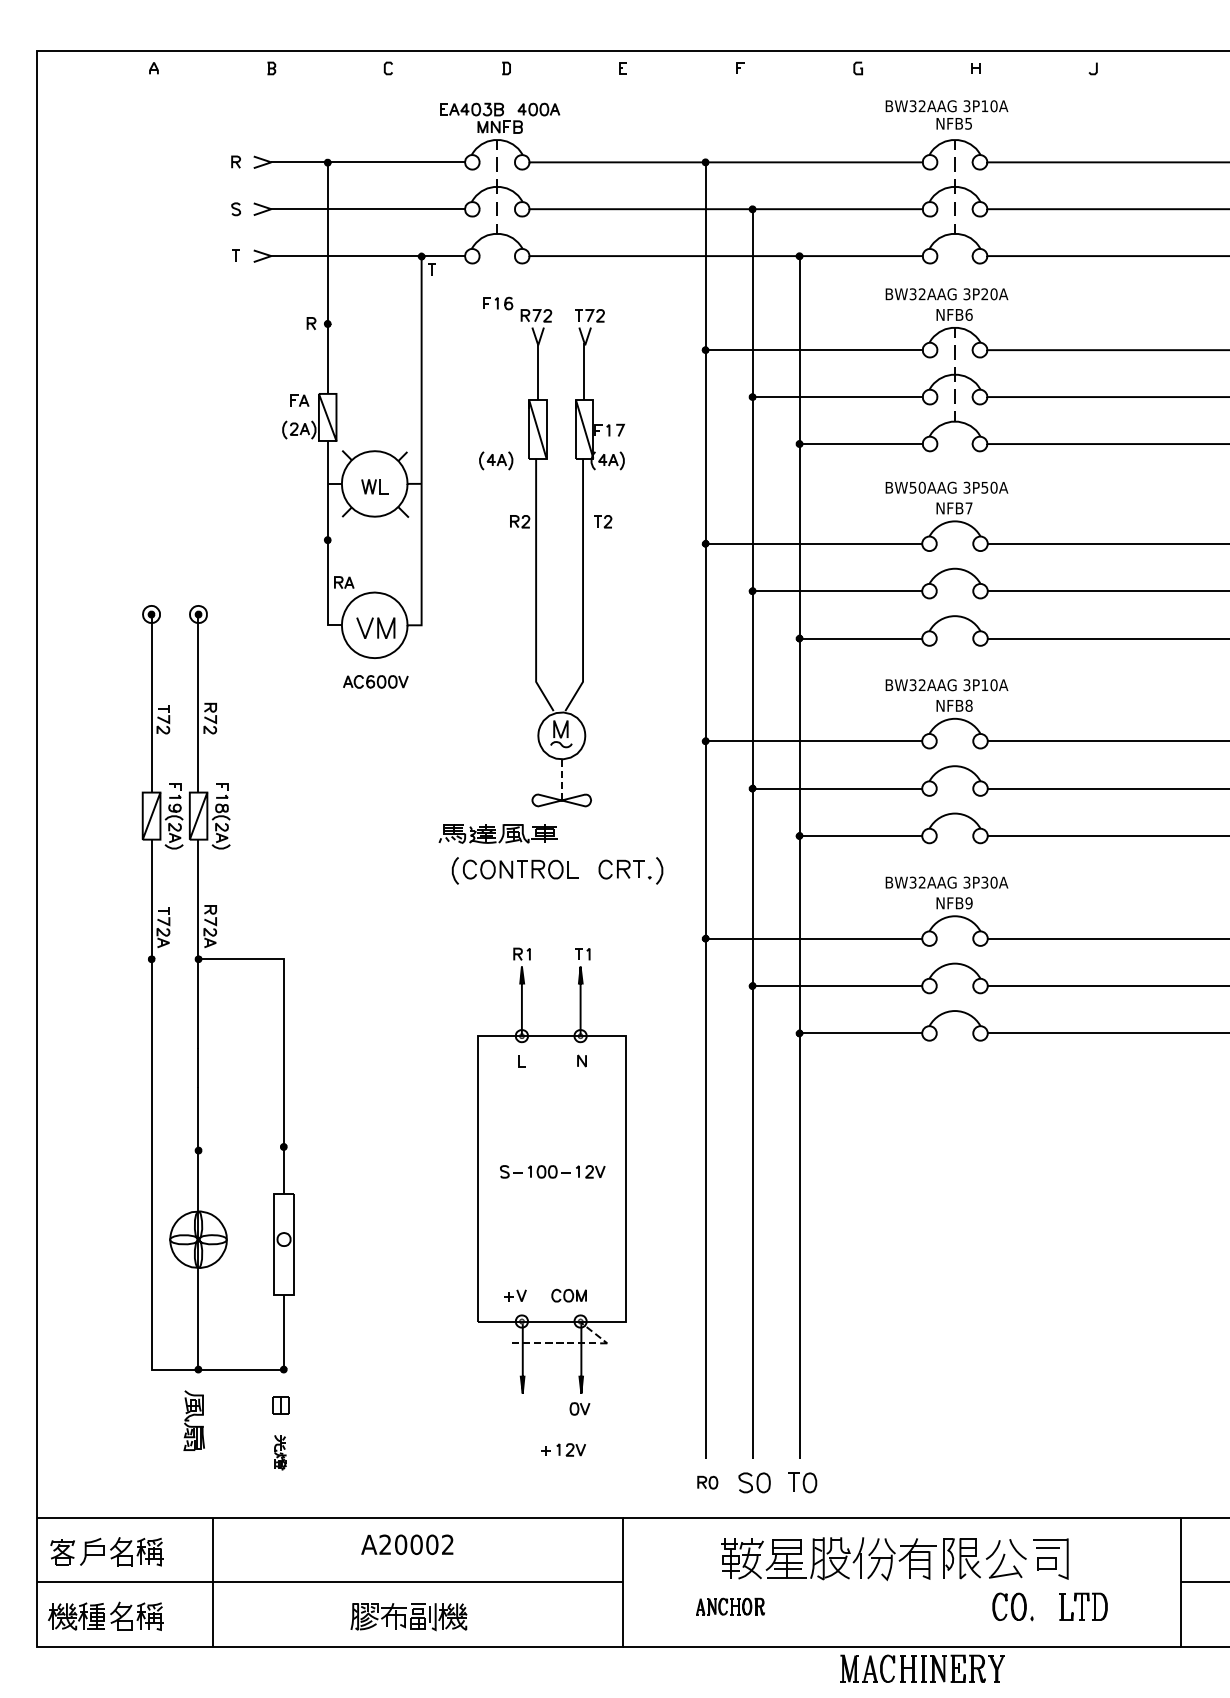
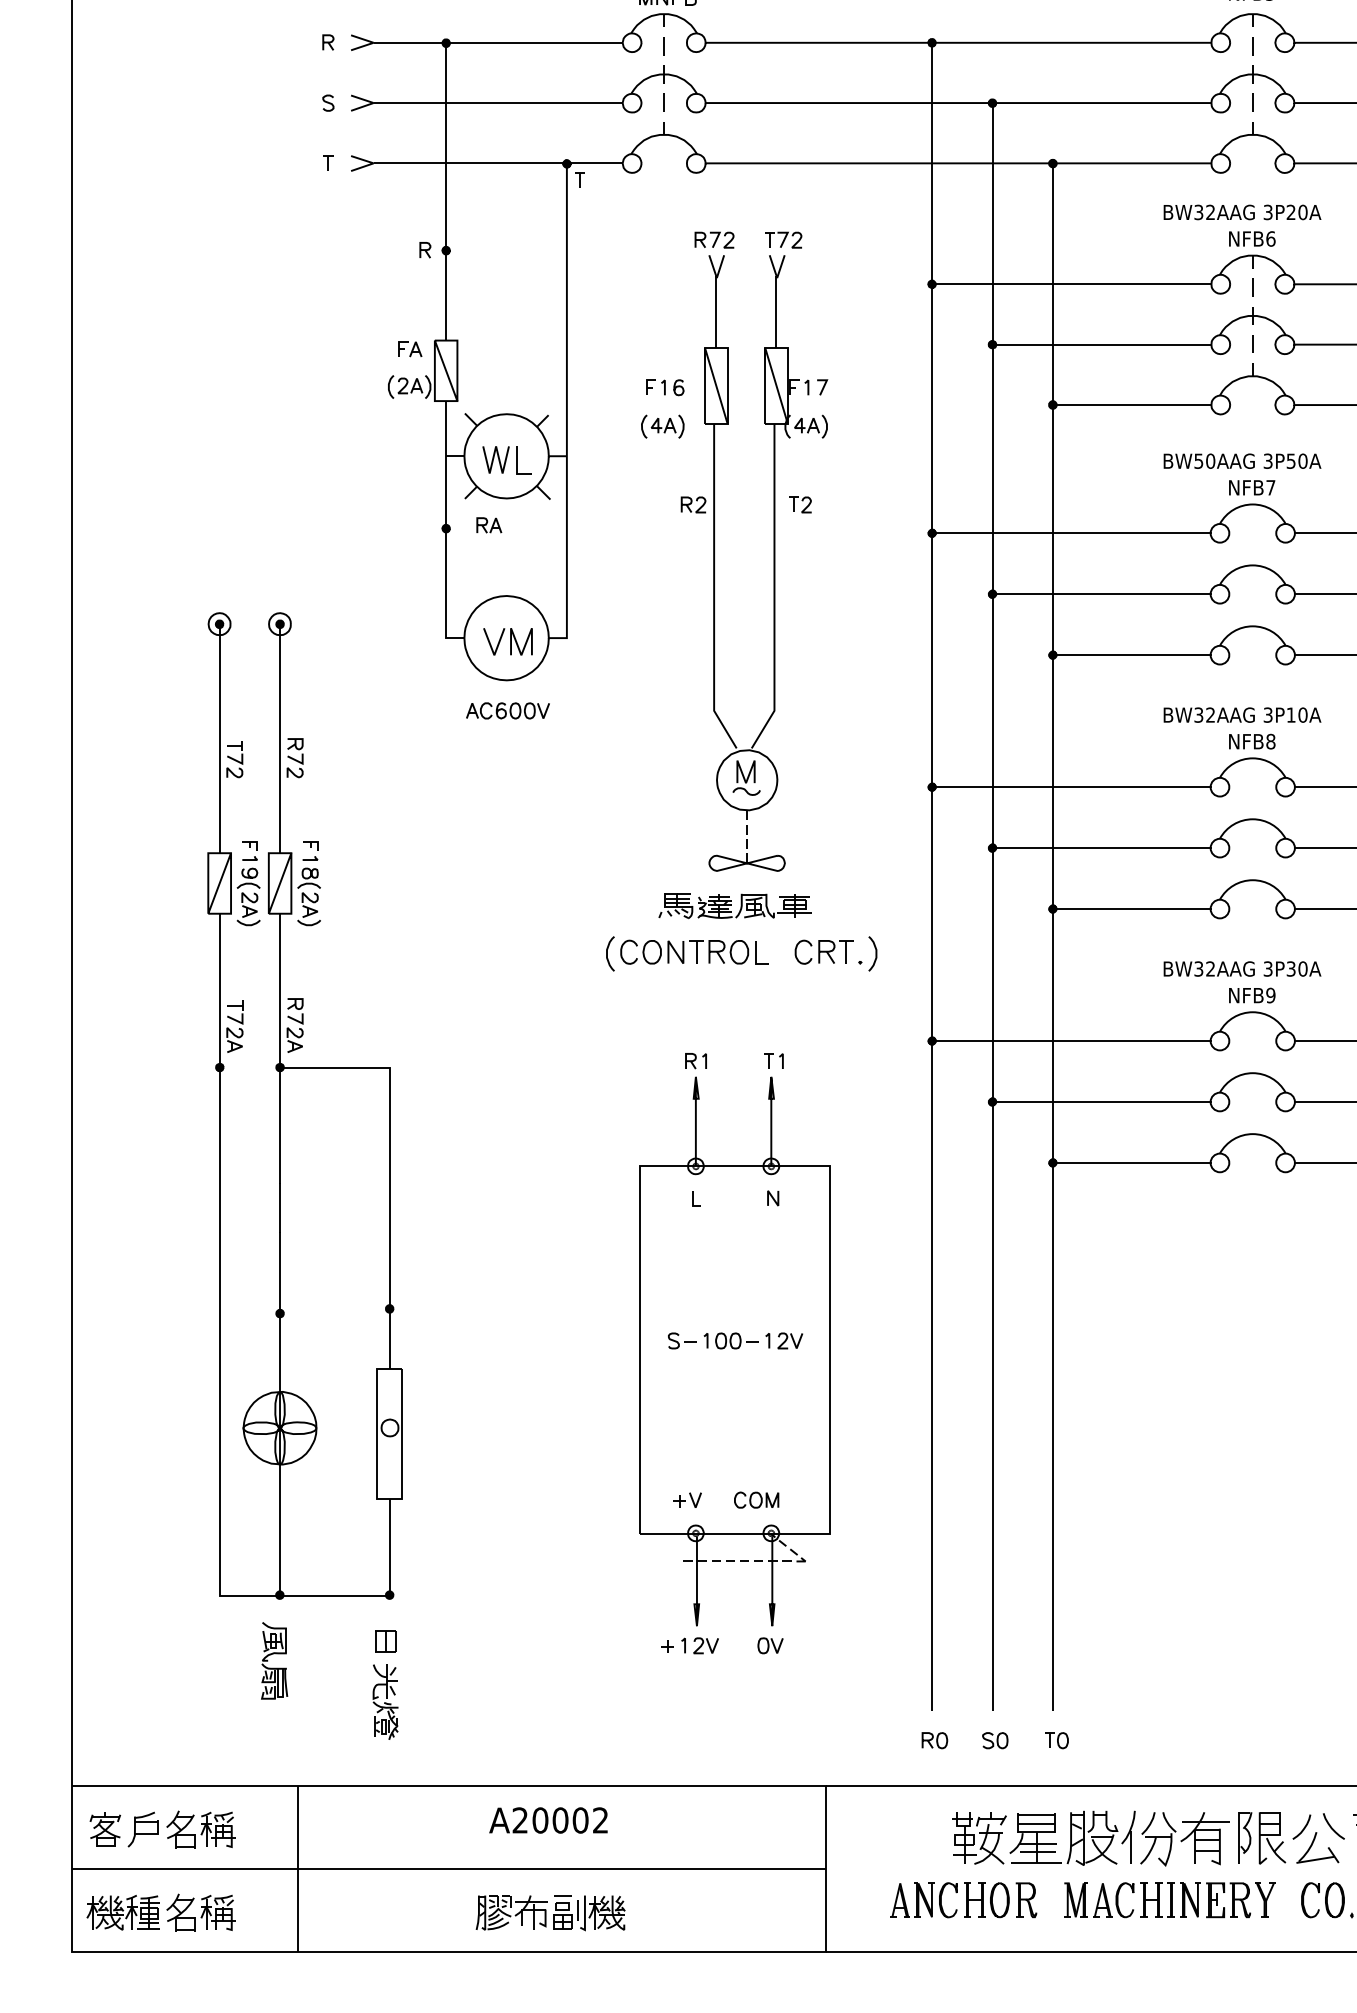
part: (498, 303) -> (665, 387), moved
part: (374, 486) -> (506, 459), size x1.43
part: (344, 582) -> (489, 525), moved
part: (497, 833) -> (733, 905), moved
part: (563, 1449) -> (690, 1645), moved
part: (280, 1452) -> (385, 1701), size x1.67
part: (754, 1482) -> (994, 1740), size x0.62
part: (802, 1482) -> (1056, 1740), size x0.62
part: (730, 1606) -> (964, 1899), size x1.67
part: (922, 1668) -> (1169, 1899), moved

